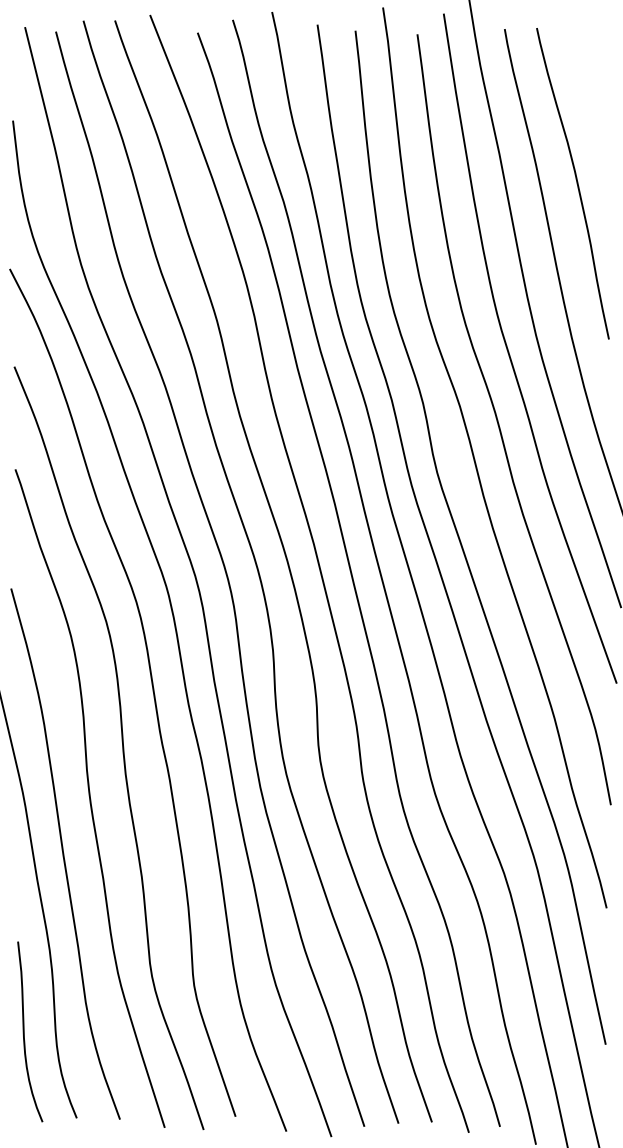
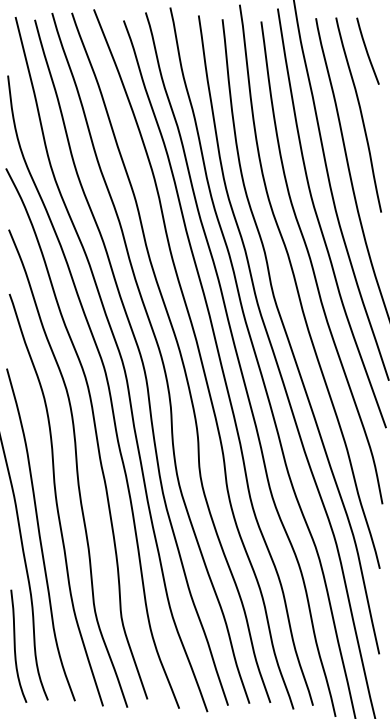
curve: (586, 80) -> (367, 50), added

